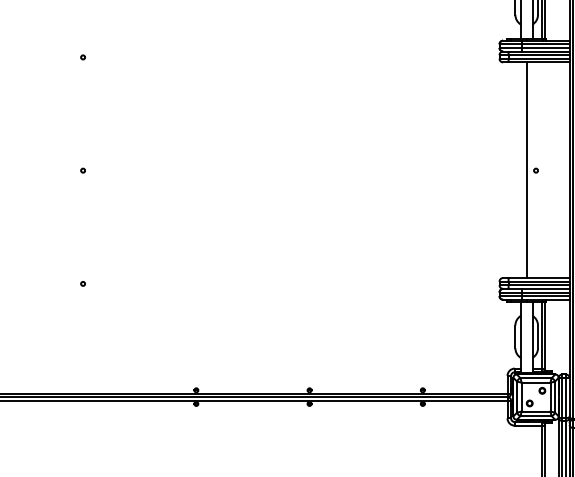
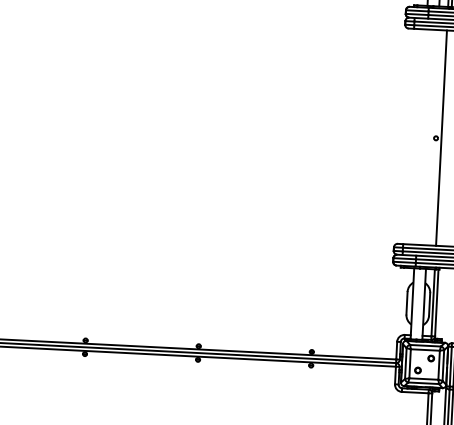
line: (526, 170) -> (441, 138), moved

